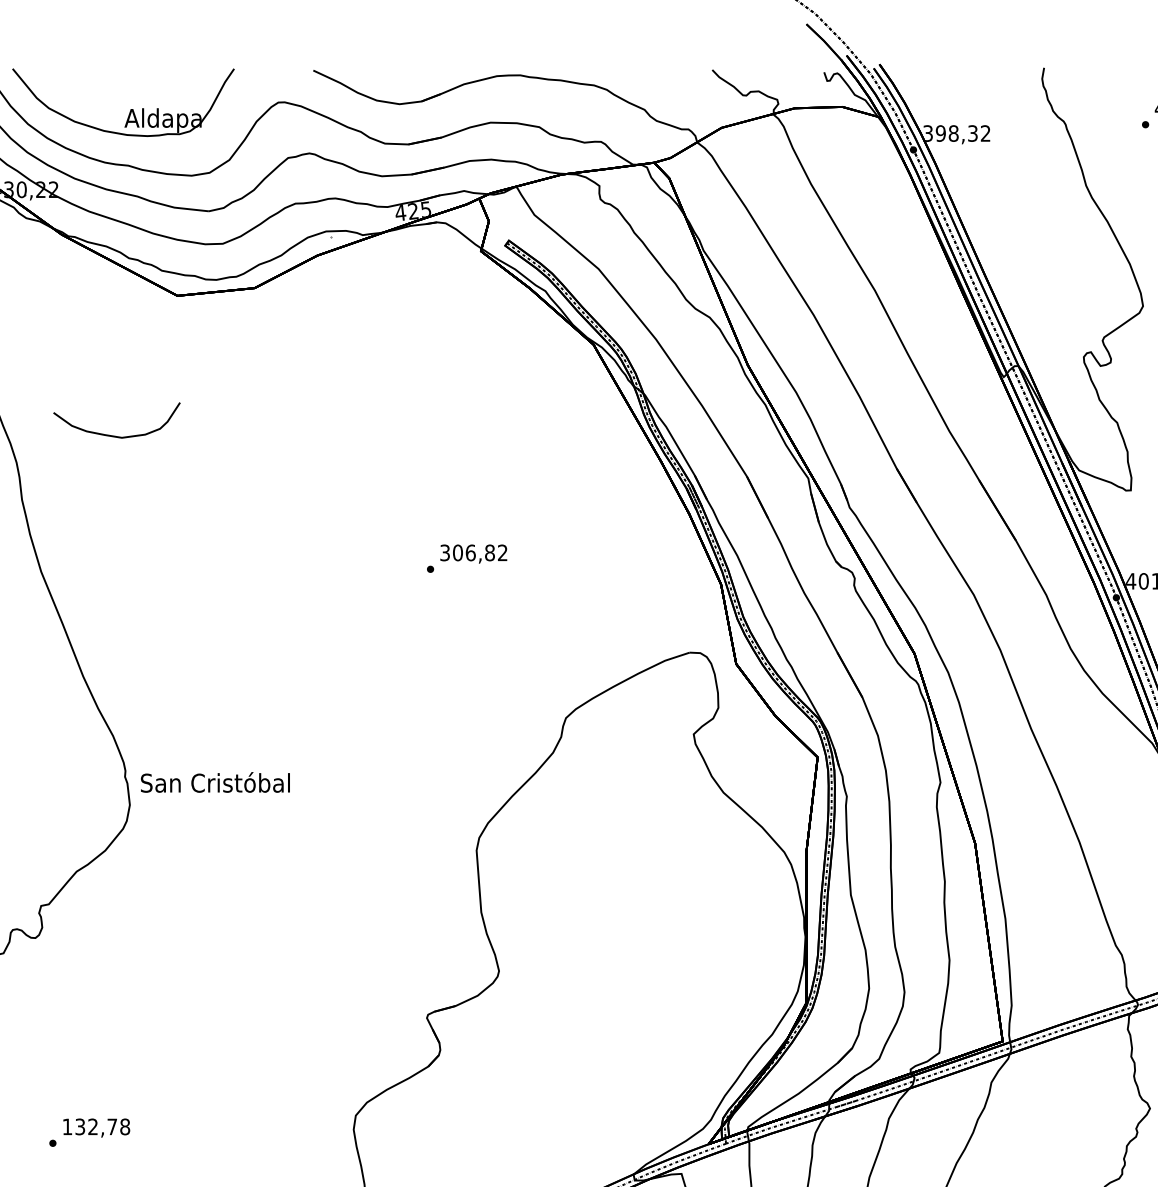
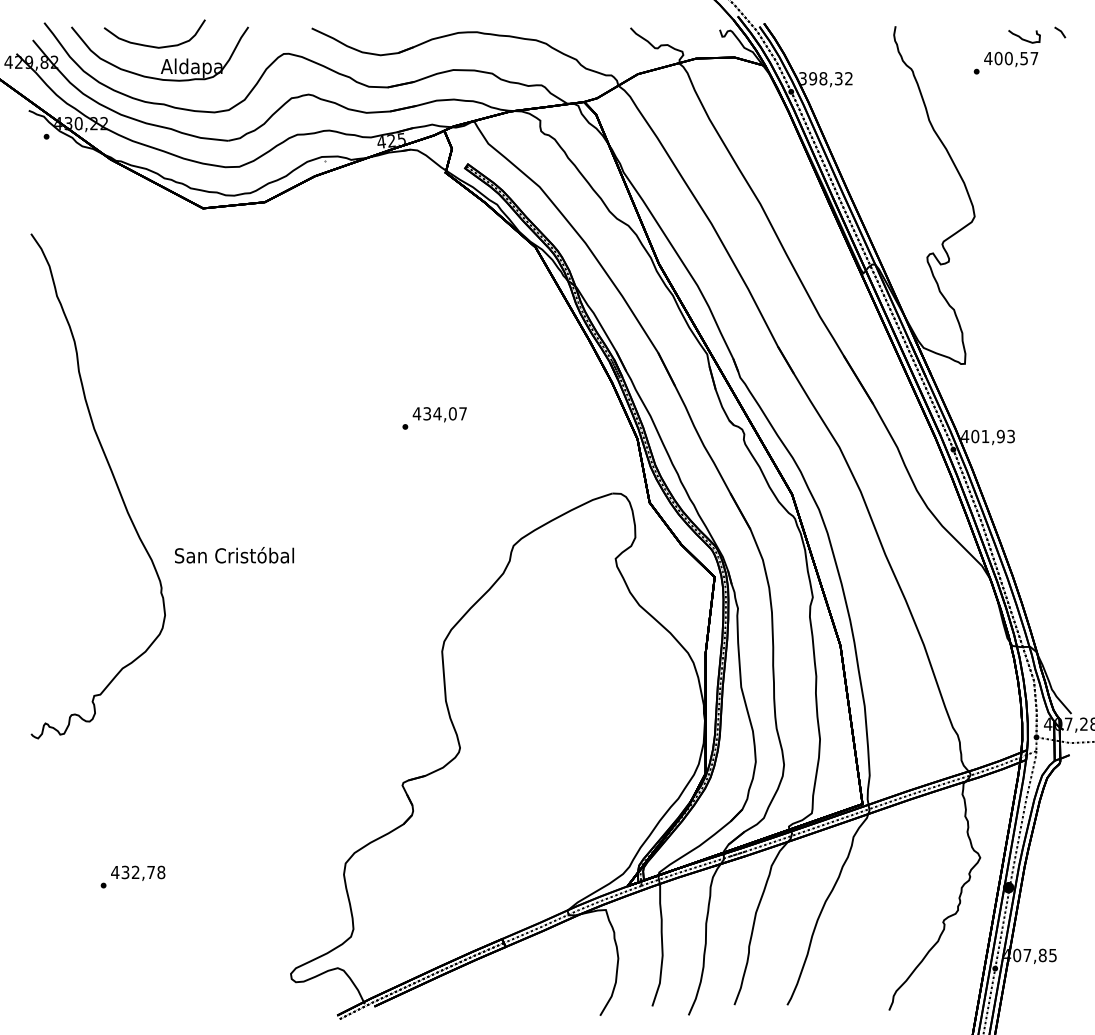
curve: (114, 434) -> (152, 45), moved
text: (473, 552) -> (439, 413), 306,82 -> 434,07
text: (215, 782) -> (234, 555), moved
text: (67, 1126) -> (115, 872), 132,78 -> 432,78

